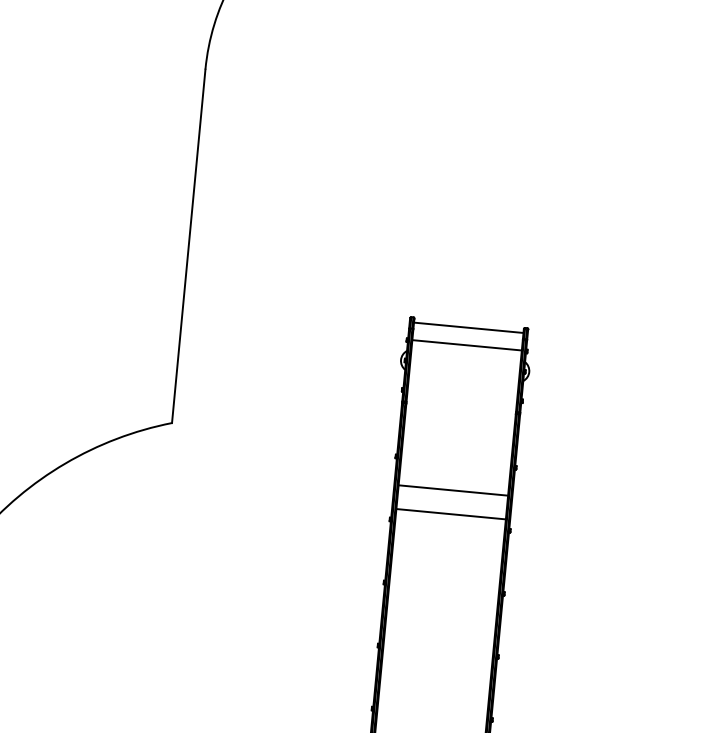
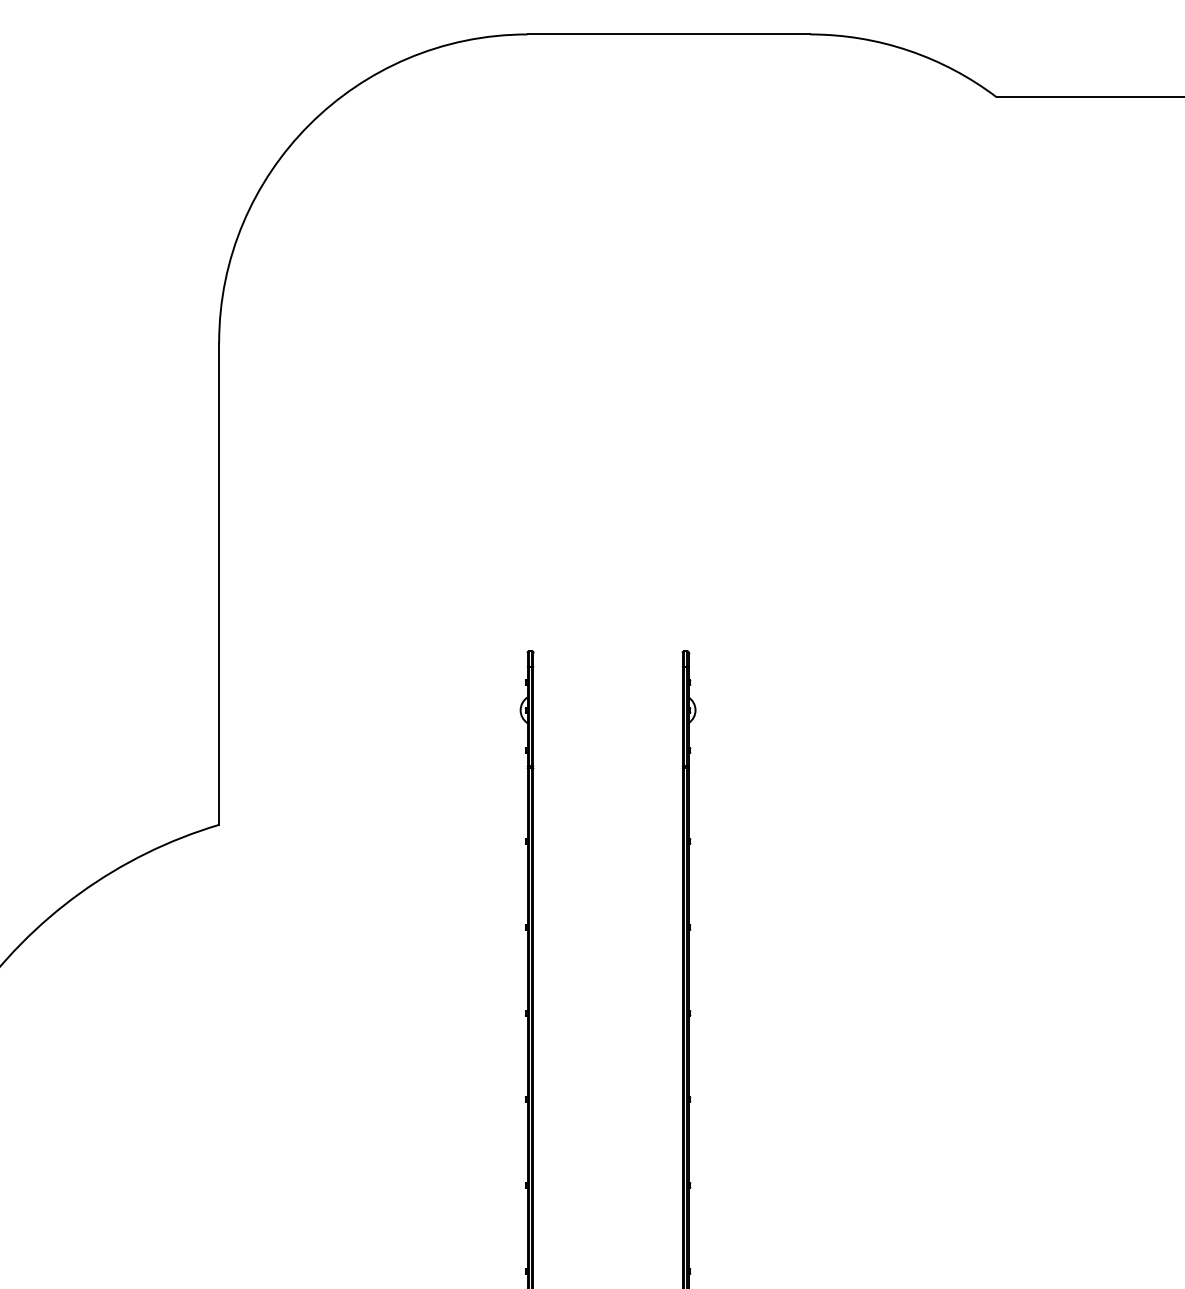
line: (468, 327) -> (607, 658), removed
line: (466, 345) -> (607, 682), removed
line: (452, 490) -> (607, 880), removed
line: (450, 514) -> (607, 912), removed

